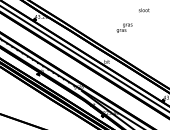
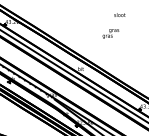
text: (124, 27) -> (110, 33), moved

